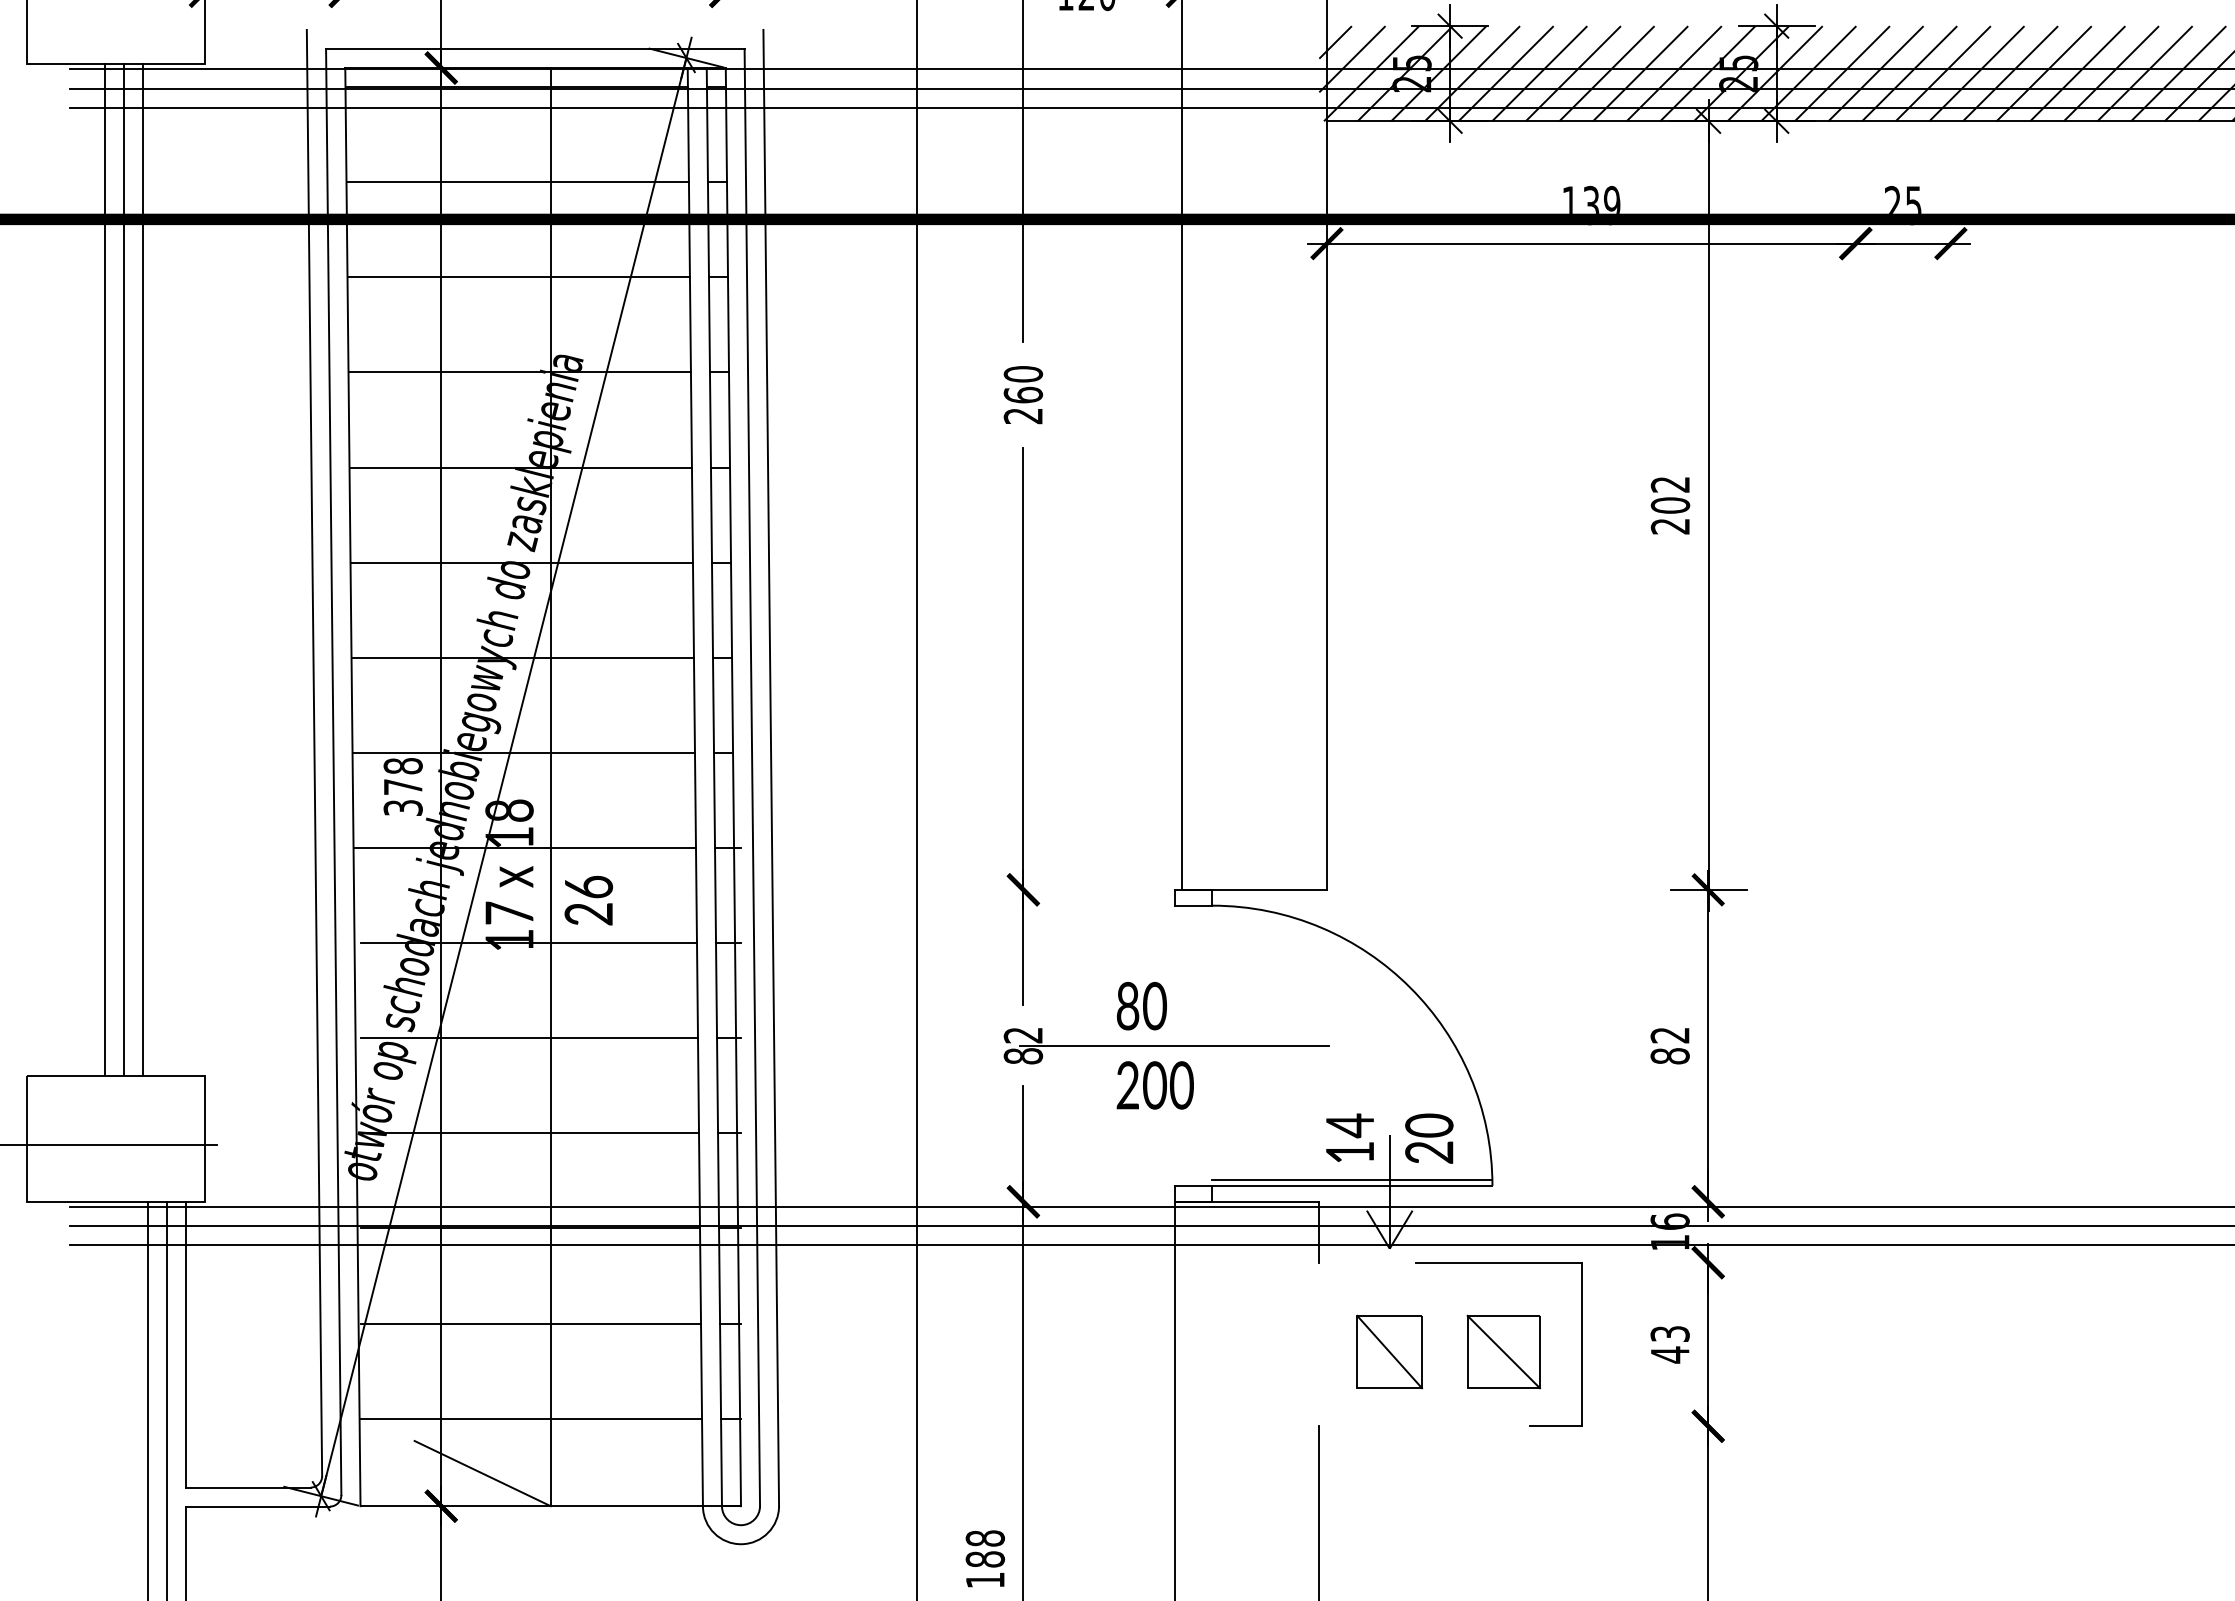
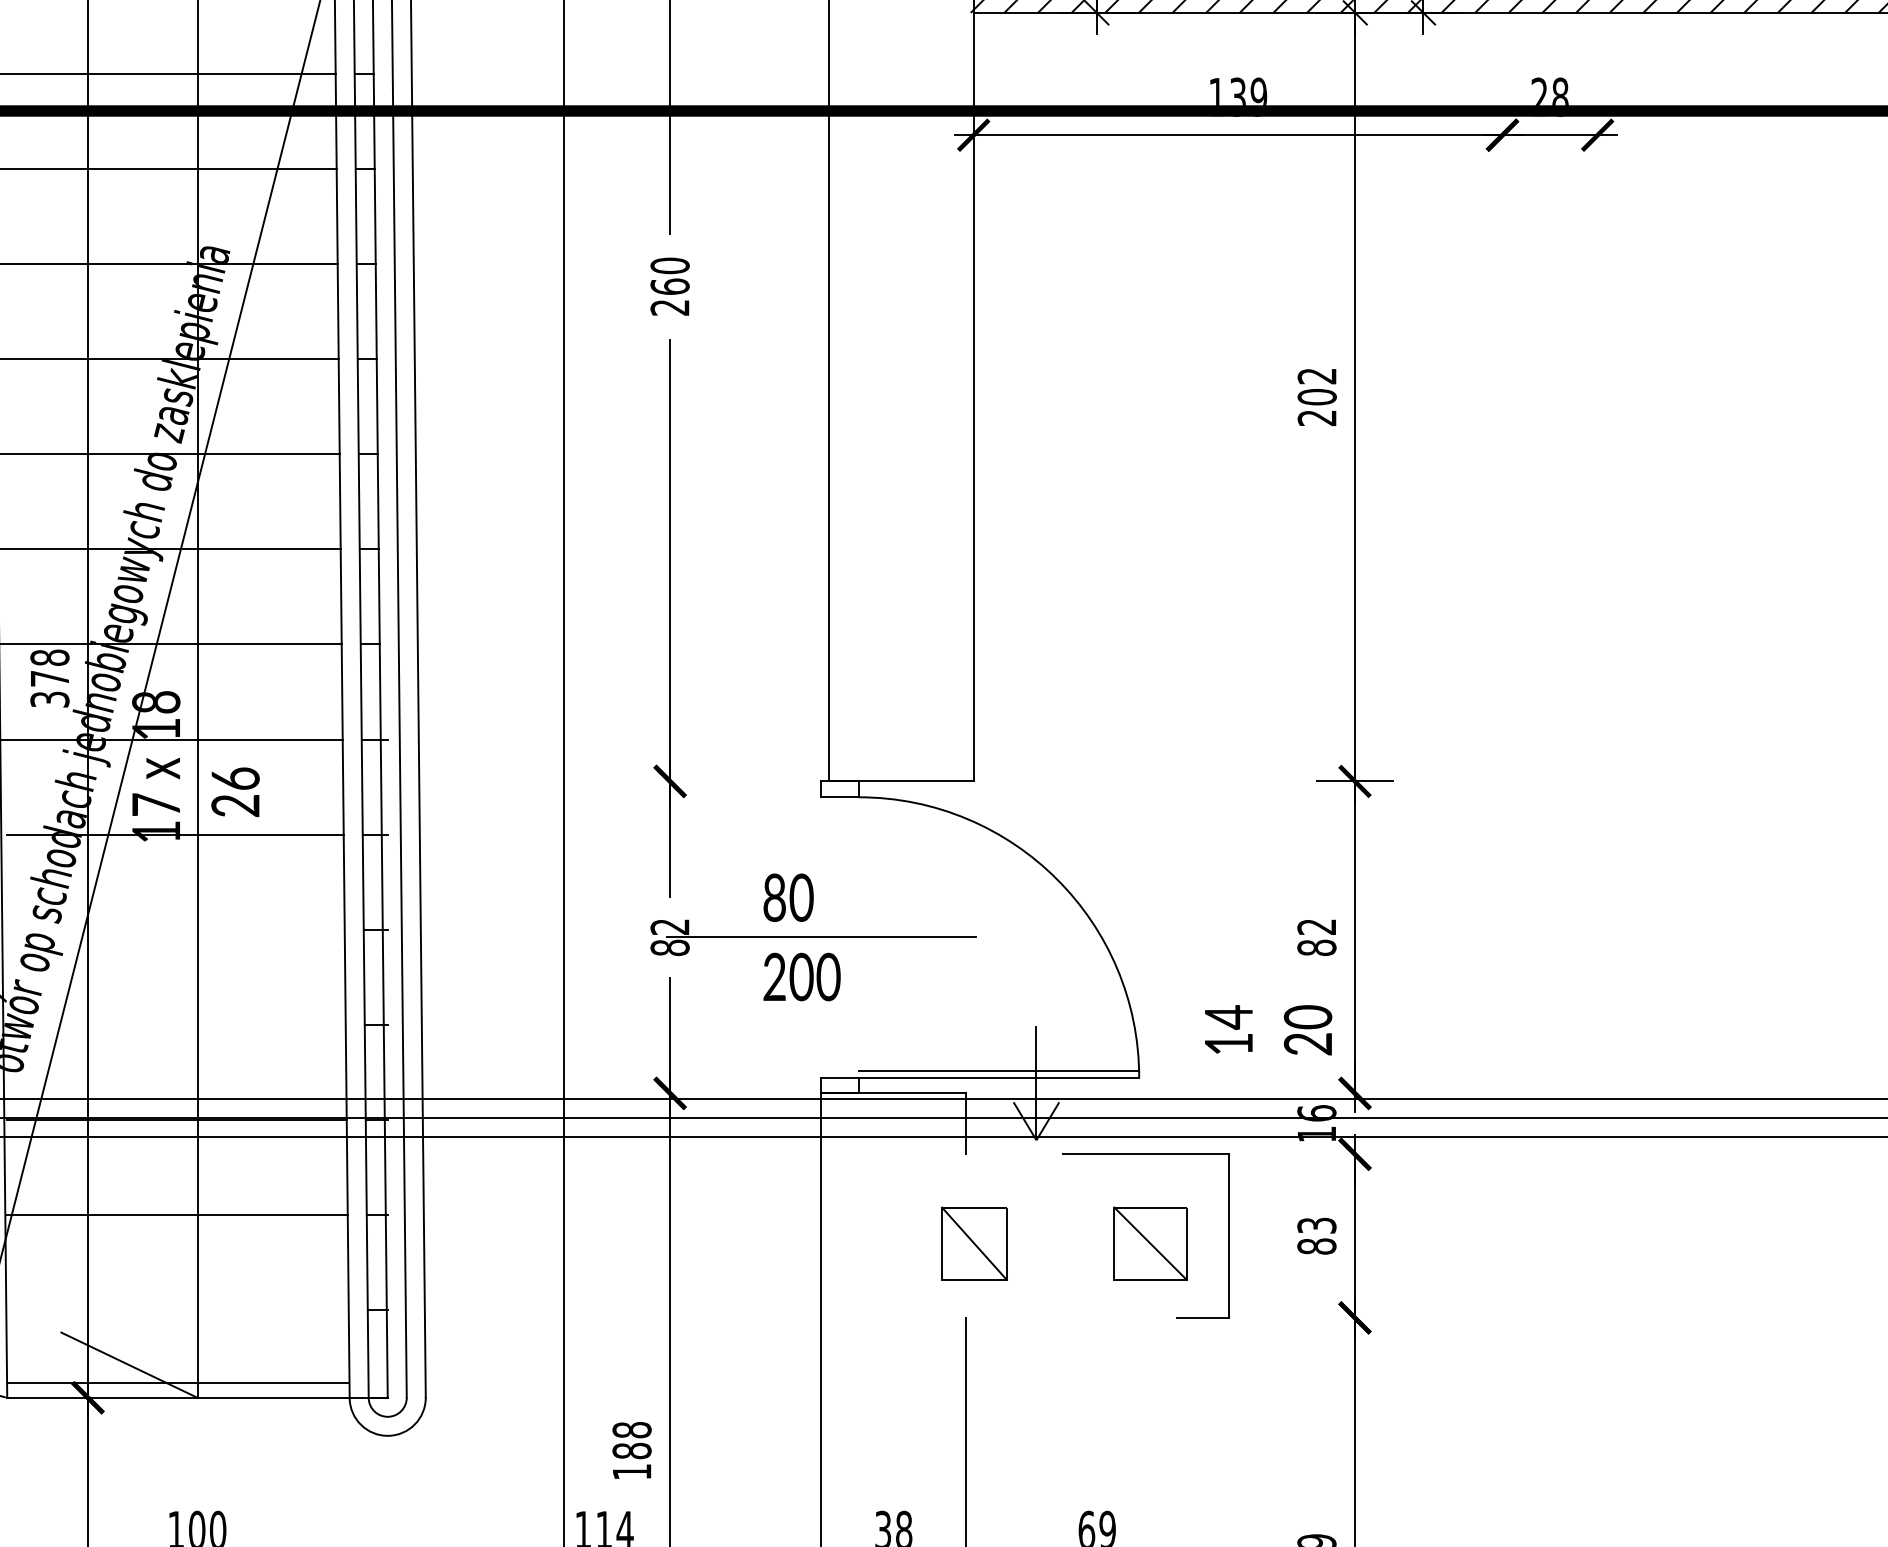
text: (1913, 205) -> (1560, 97), 25 -> 28
line: (529, 1038) -> (176, 930), removed
line: (529, 1133) -> (176, 1025), removed
text: (1389, 1138) -> (1268, 1030), moved
part: (1389, 1351) -> (974, 1243), moved
text: (1669, 1354) -> (1316, 1246), 43 -> 83
line: (531, 1418) -> (178, 1383), moved

